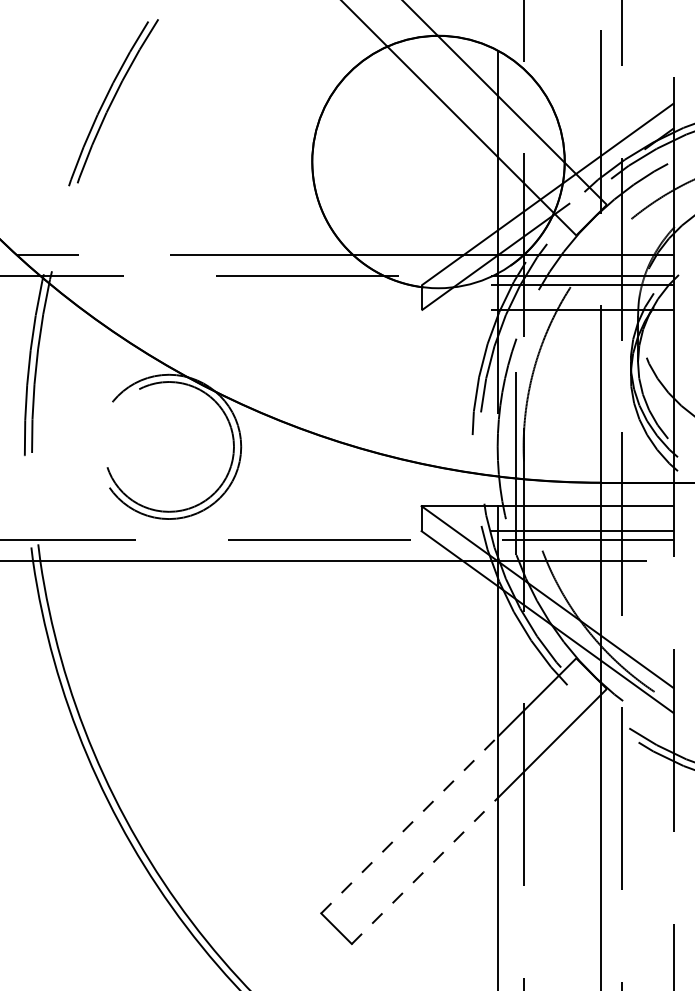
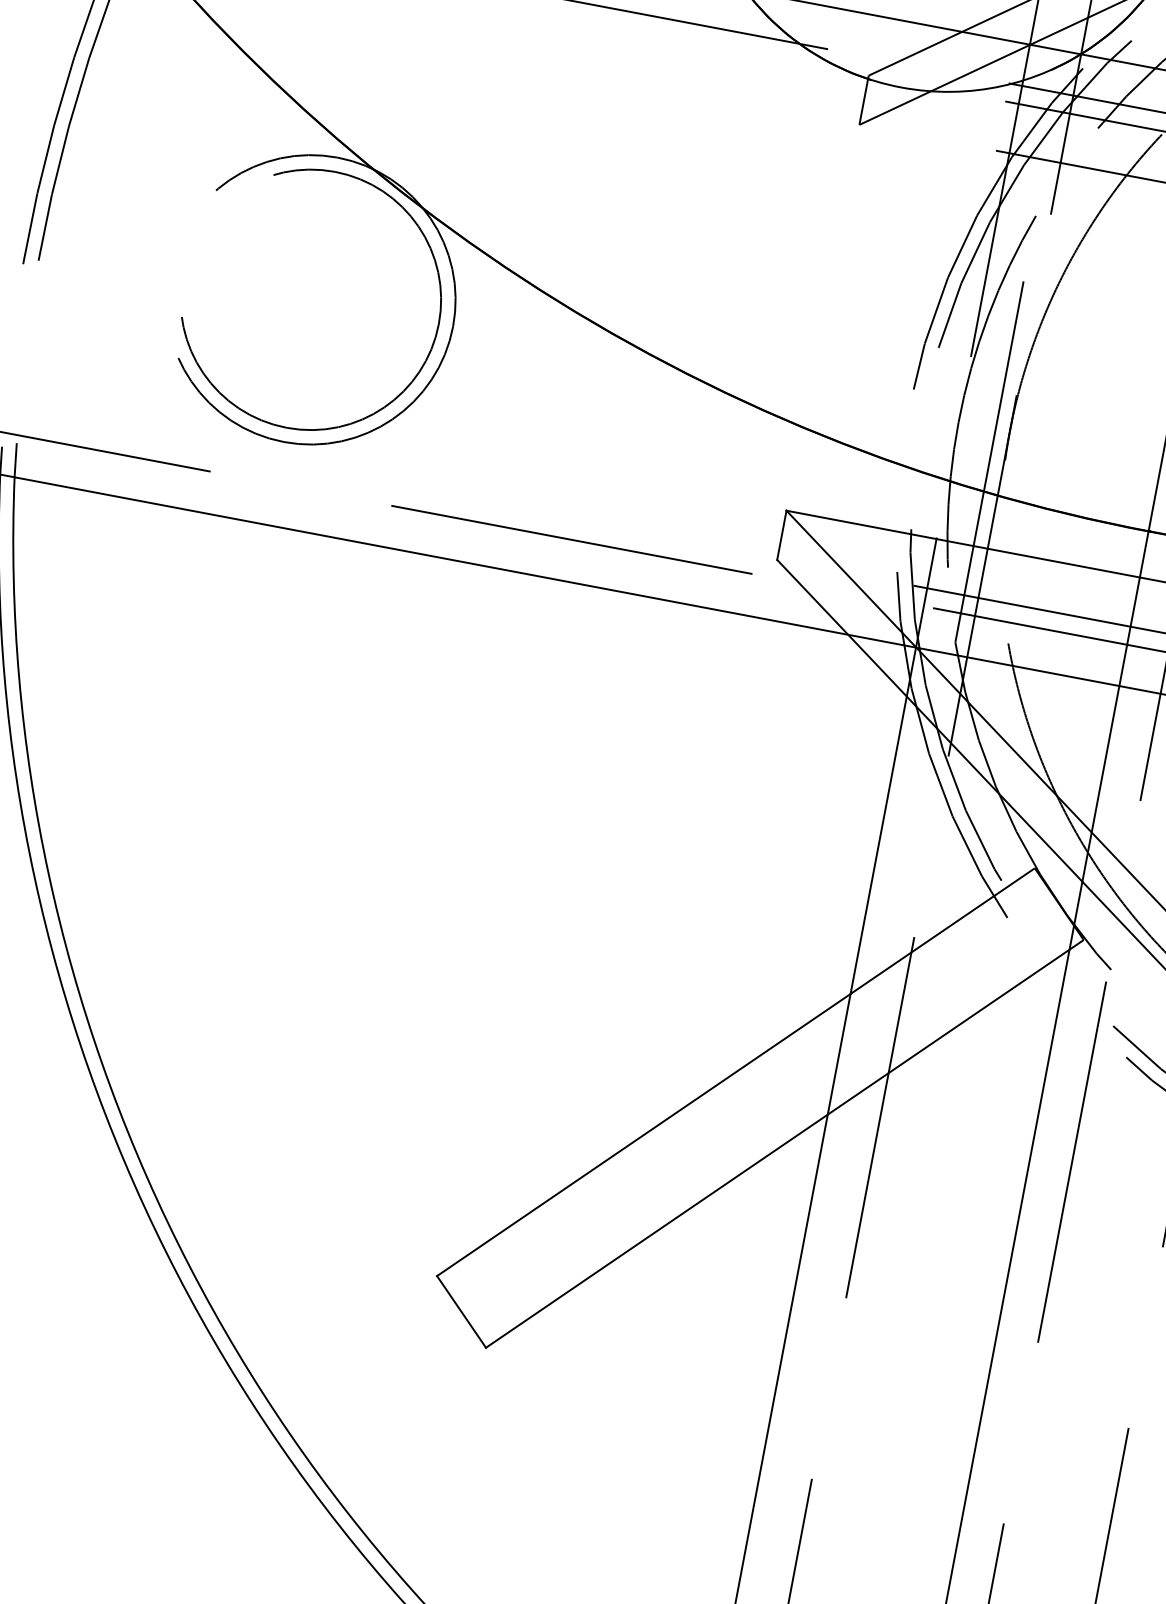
line: (409, 825) -> (643, 1135), dashed -> solid
line: (425, 870) -> (658, 1230), dashed -> solid

